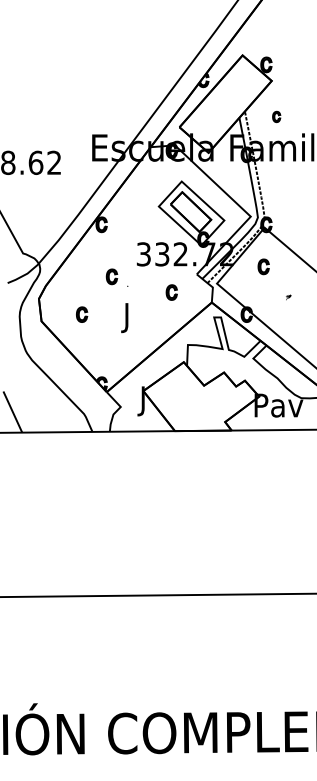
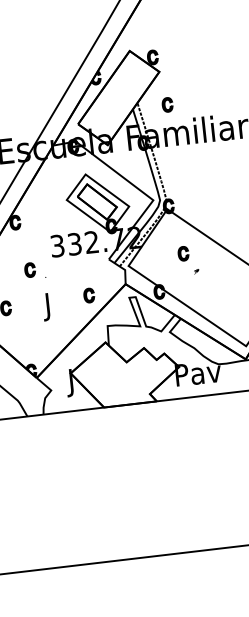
part: (276, 116) -> (167, 104), size x1.43
part: (263, 266) -> (183, 253), moved
part: (171, 292) -> (88, 295), moved

